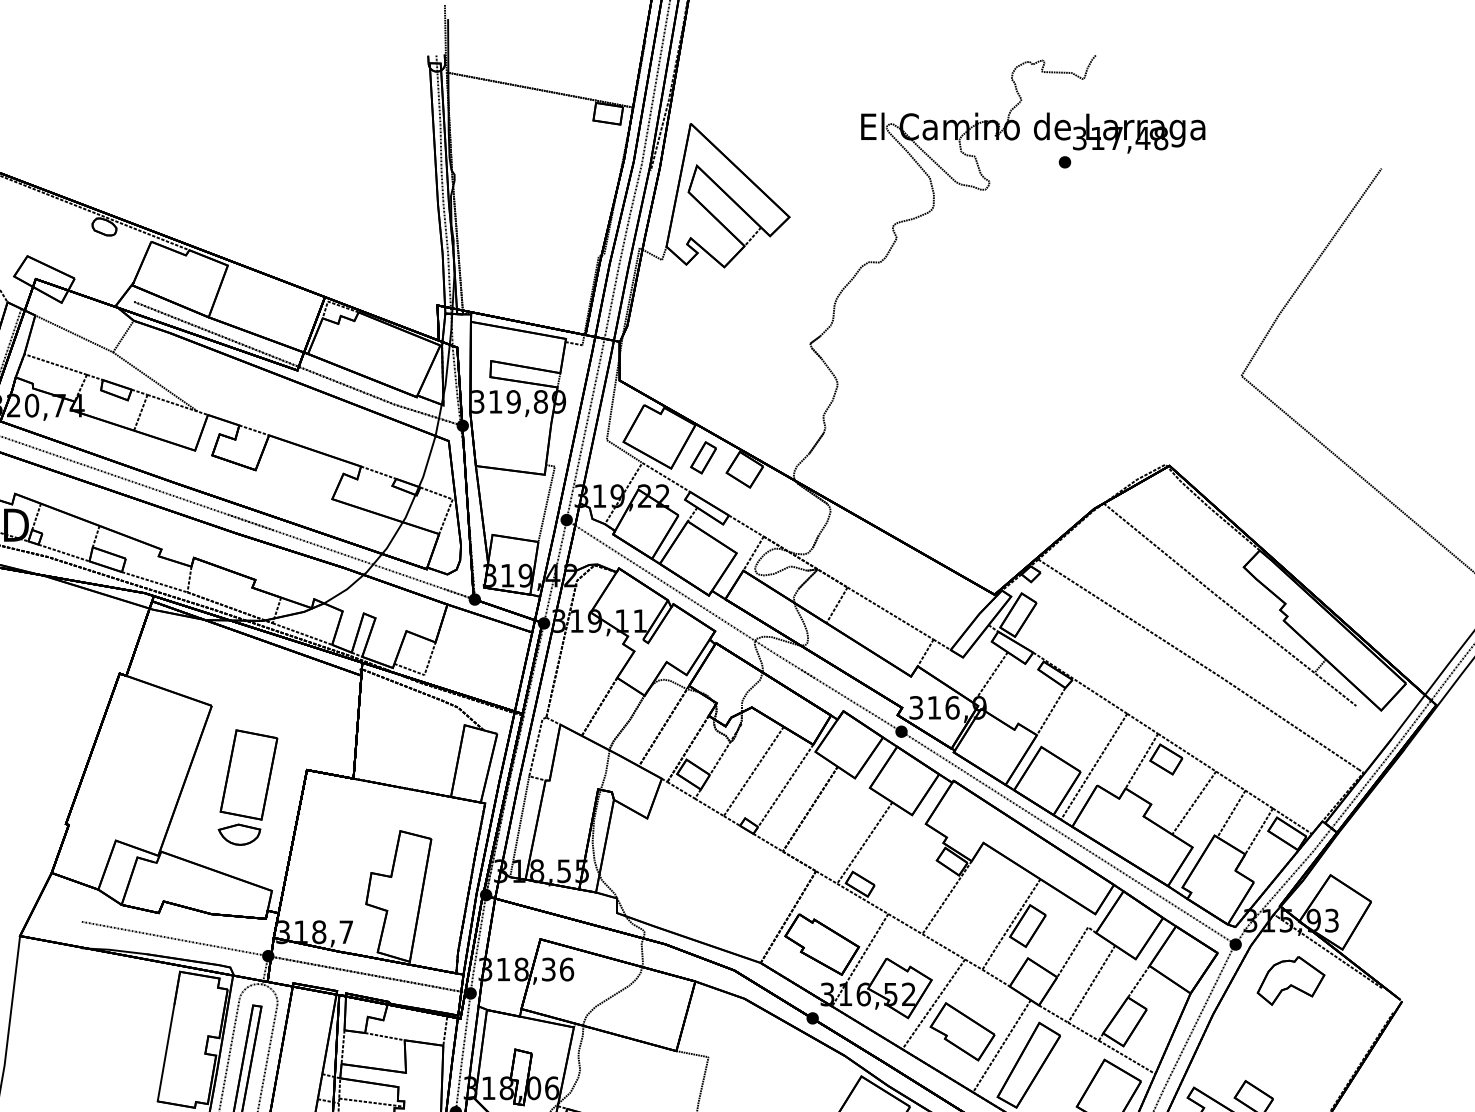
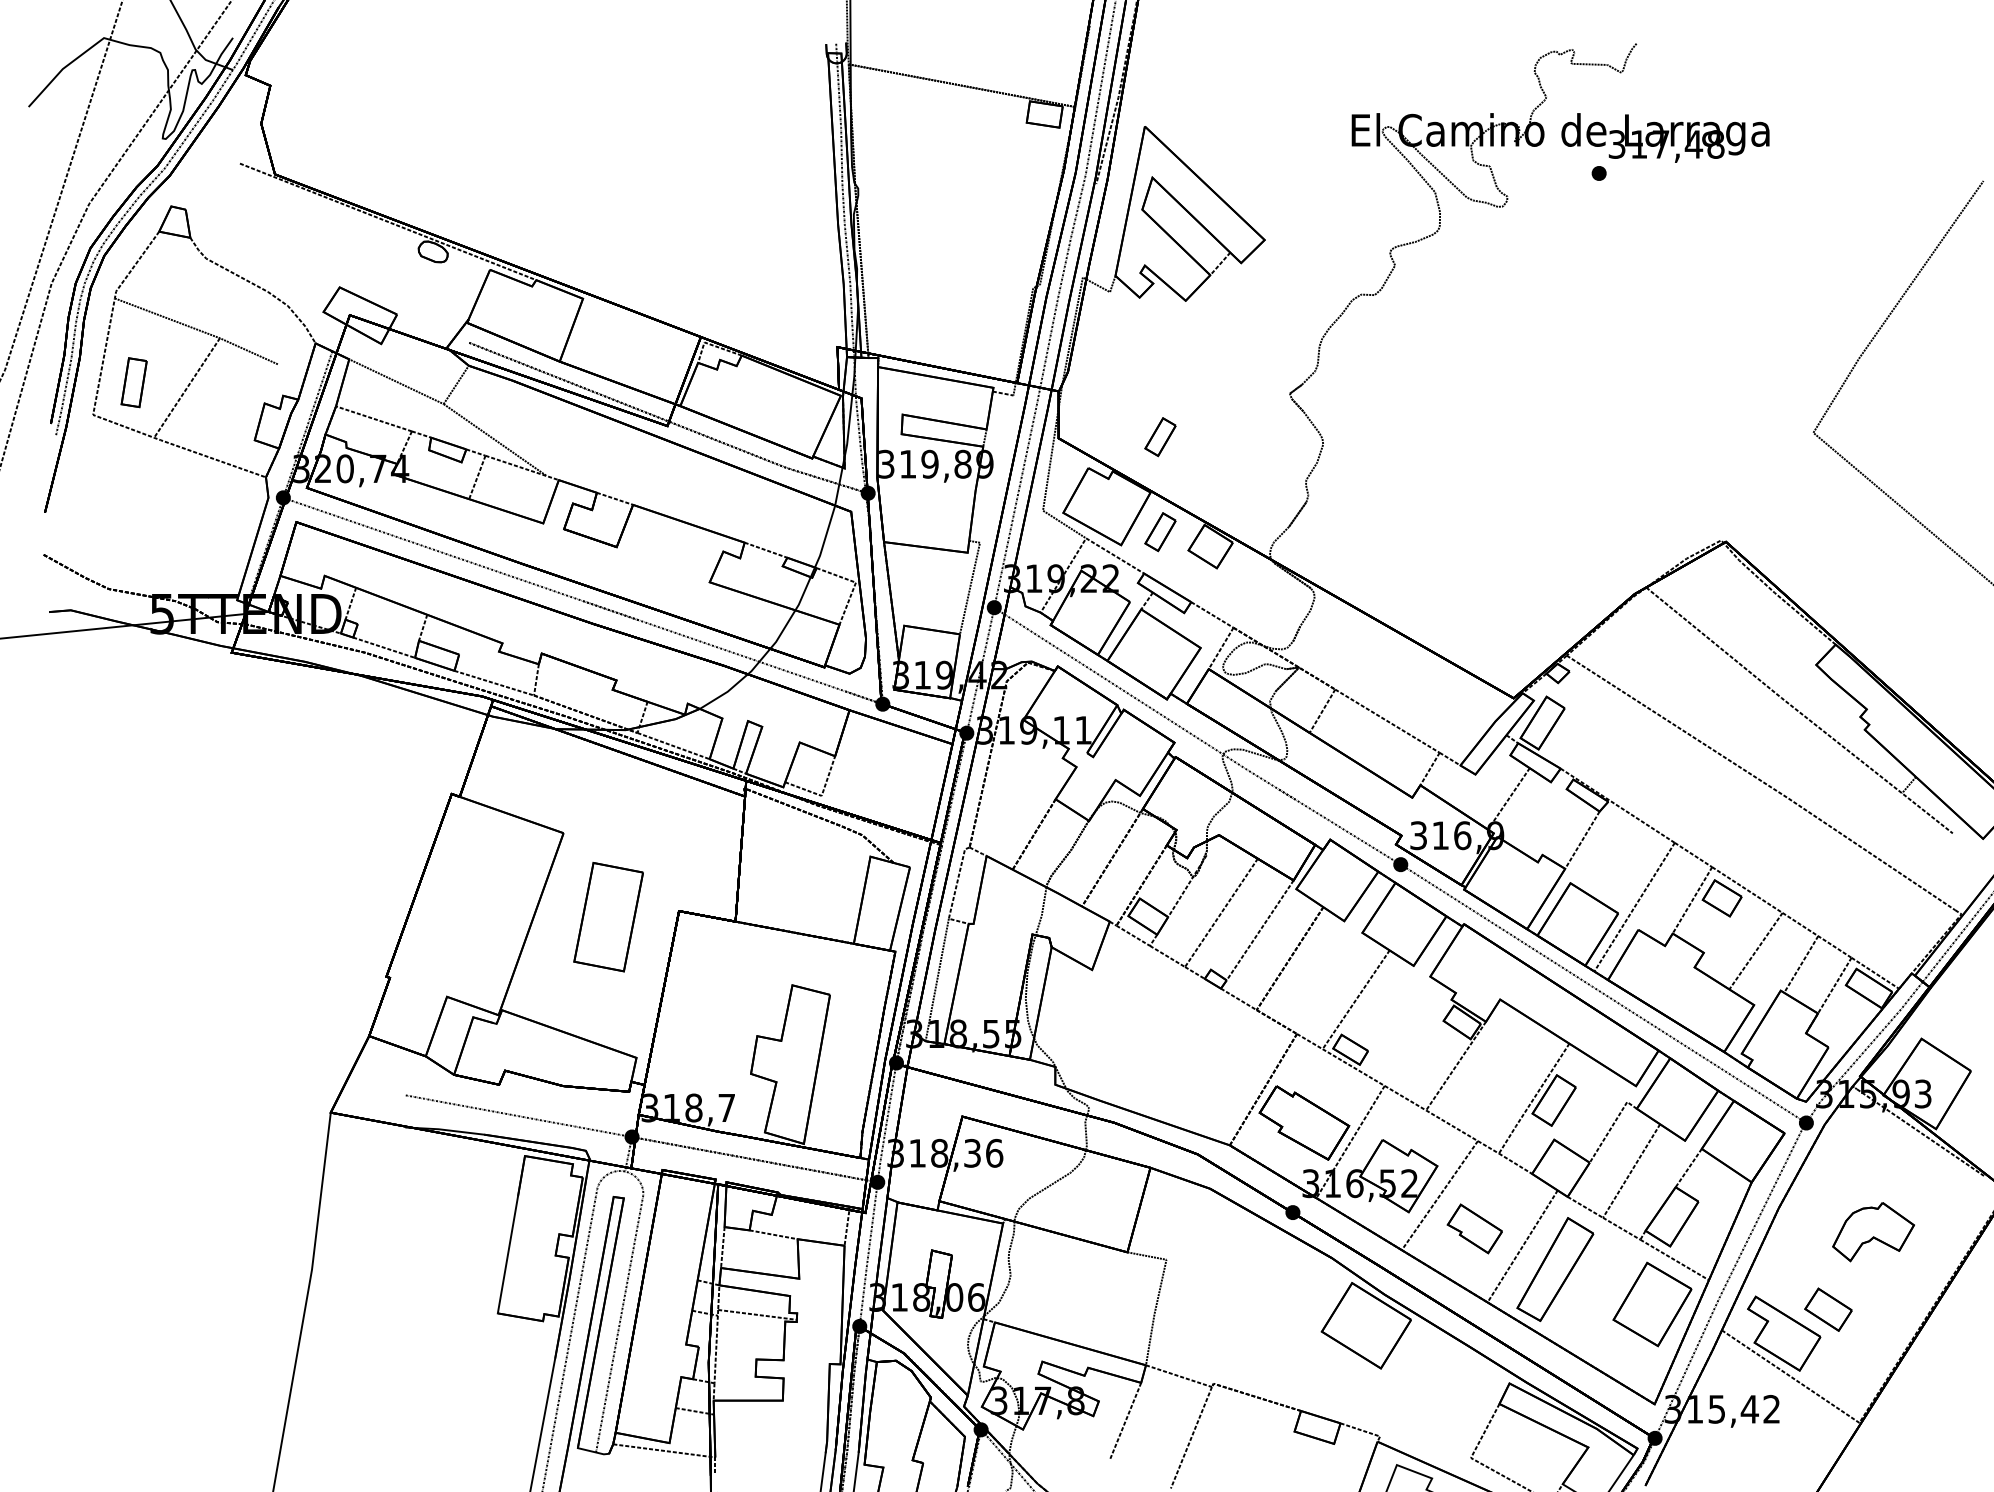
part: (703, 379) -> (1160, 437), added
part: (239, 834) -> (597, 989), removed
part: (1290, 981) -> (1873, 1232), moved
part: (962, 1031) -> (1474, 1228), size x0.7

